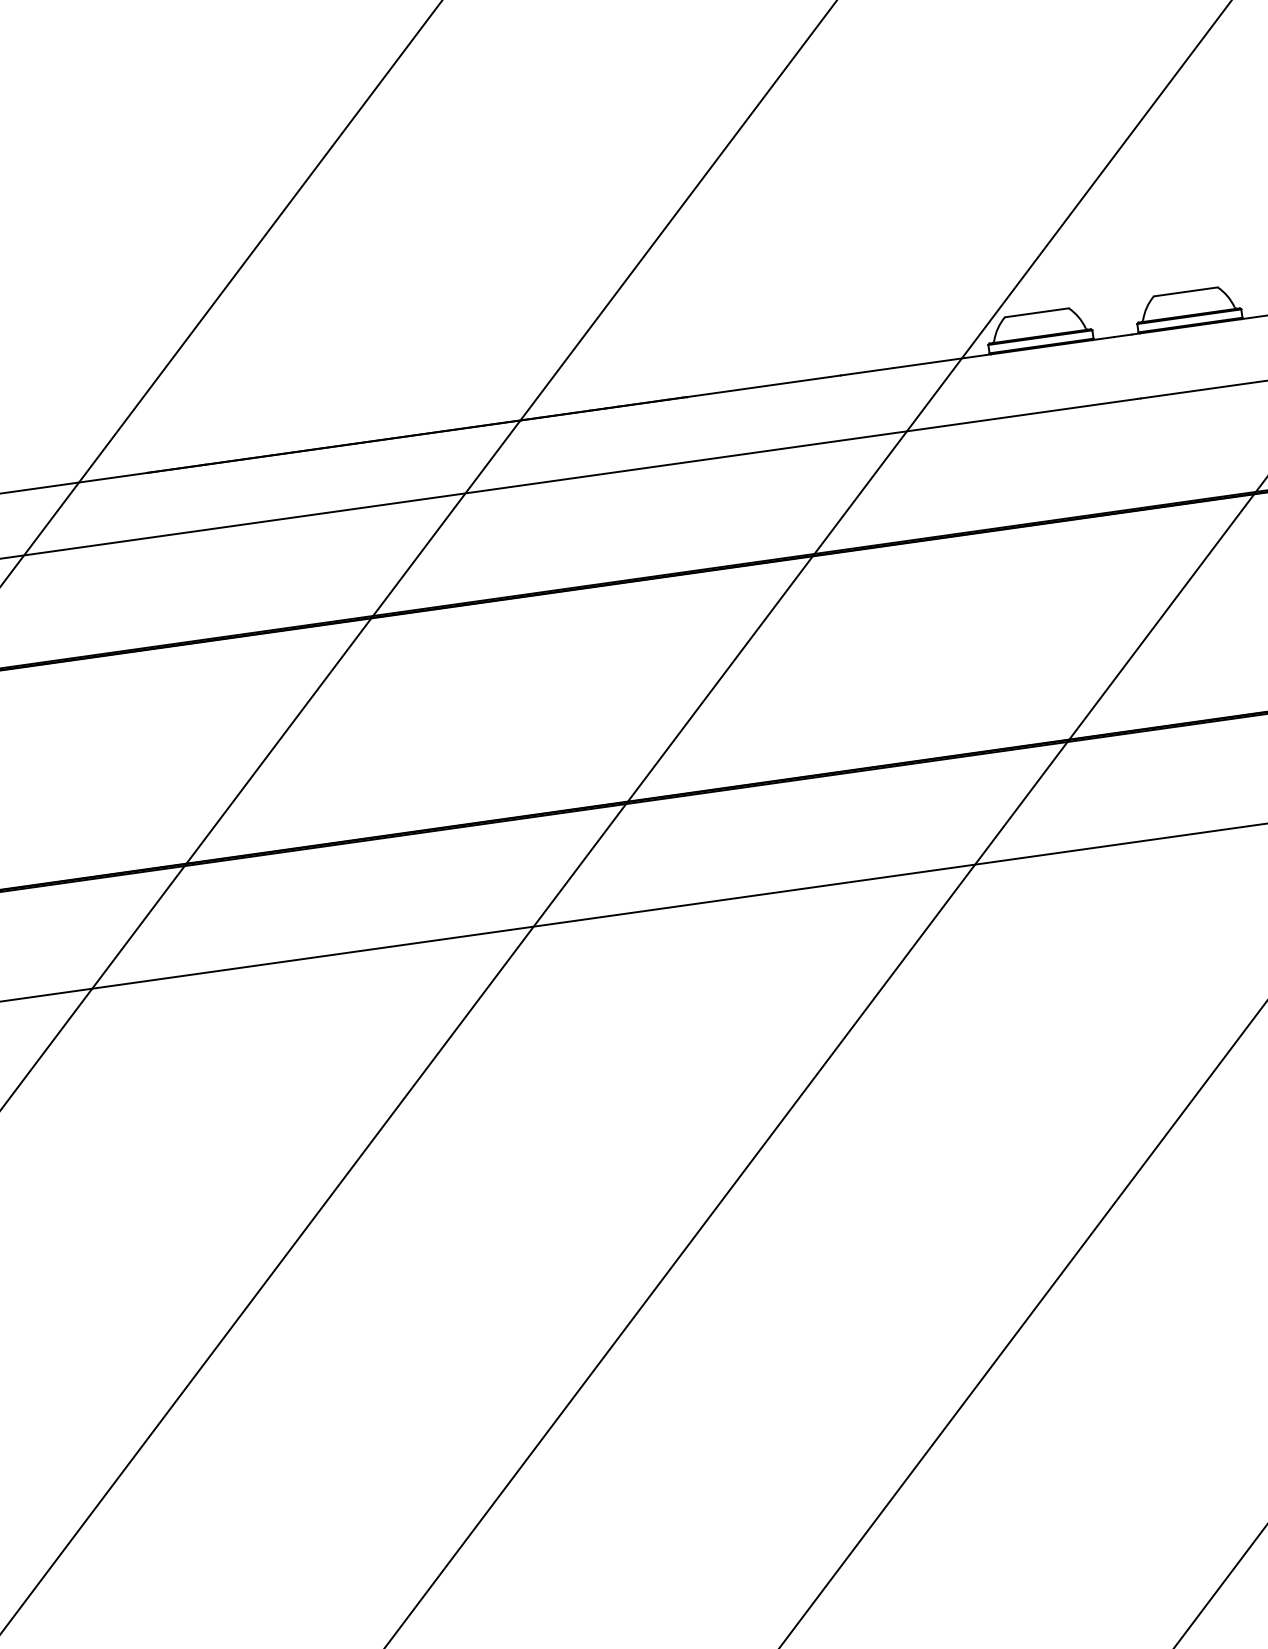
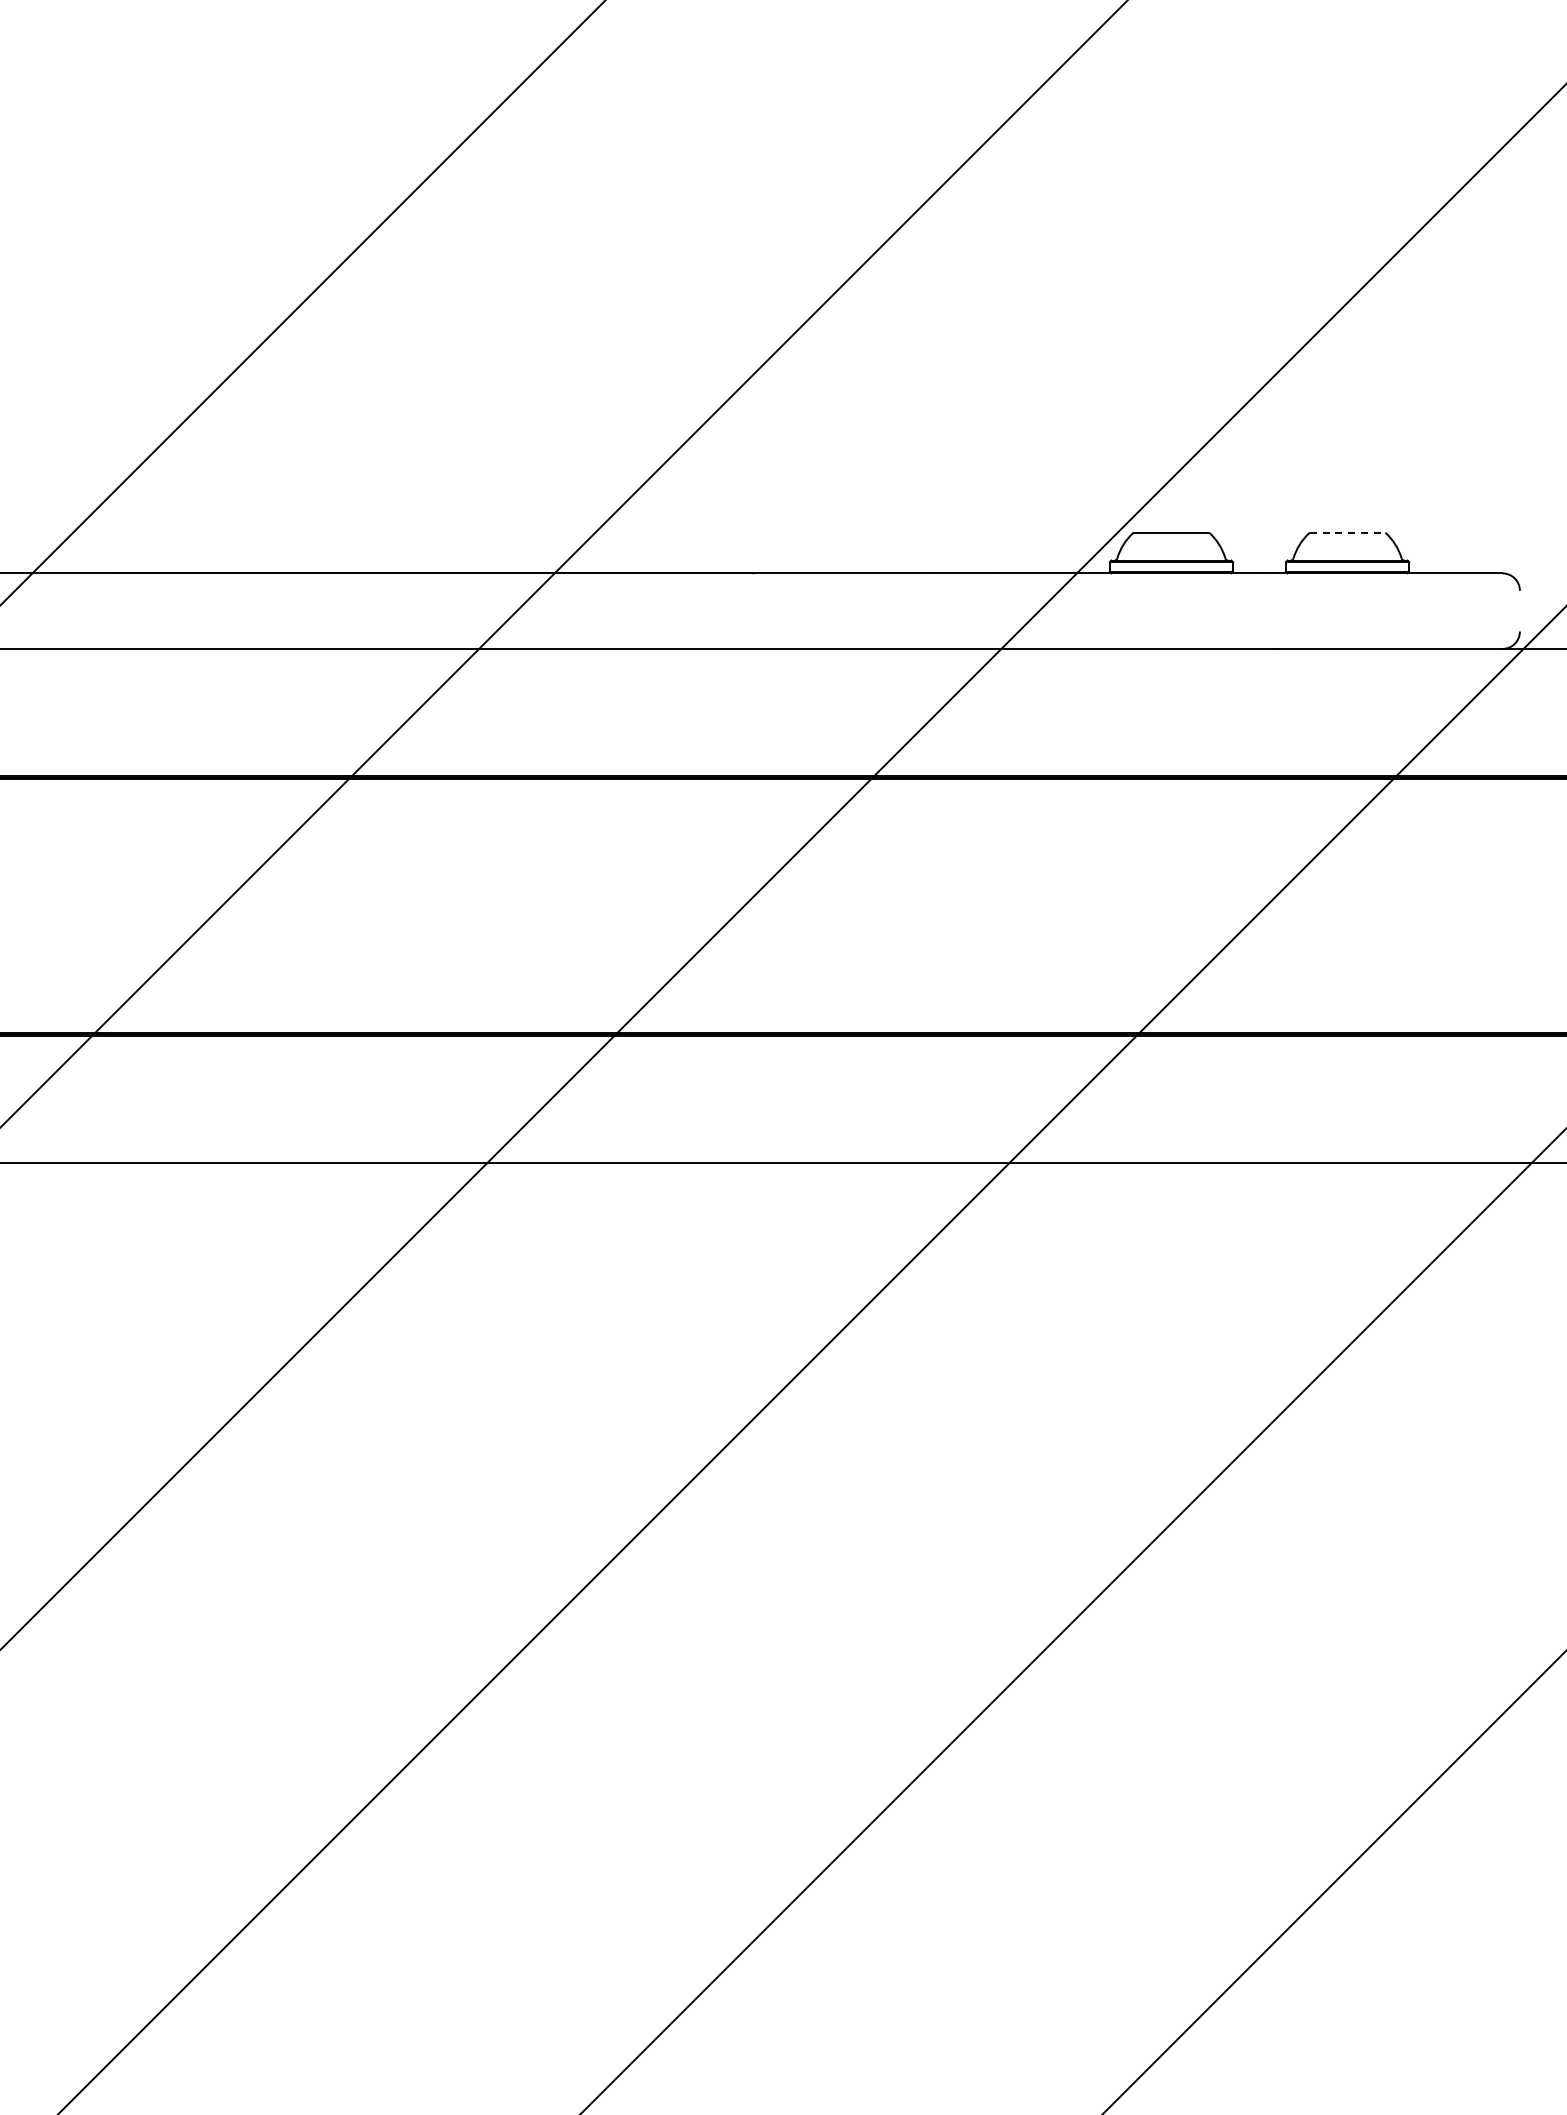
line: (1185, 291) -> (1347, 532), solid -> dashed

